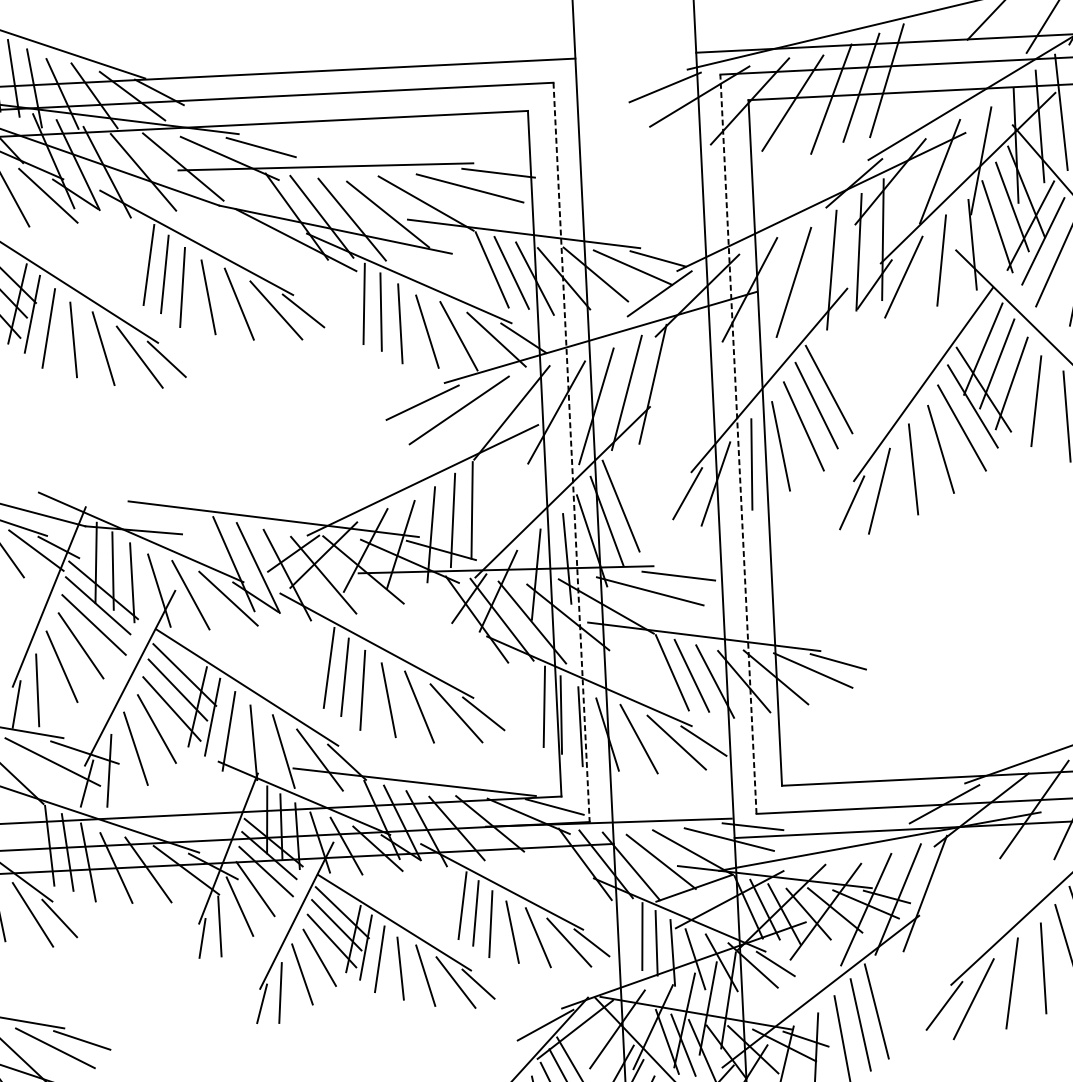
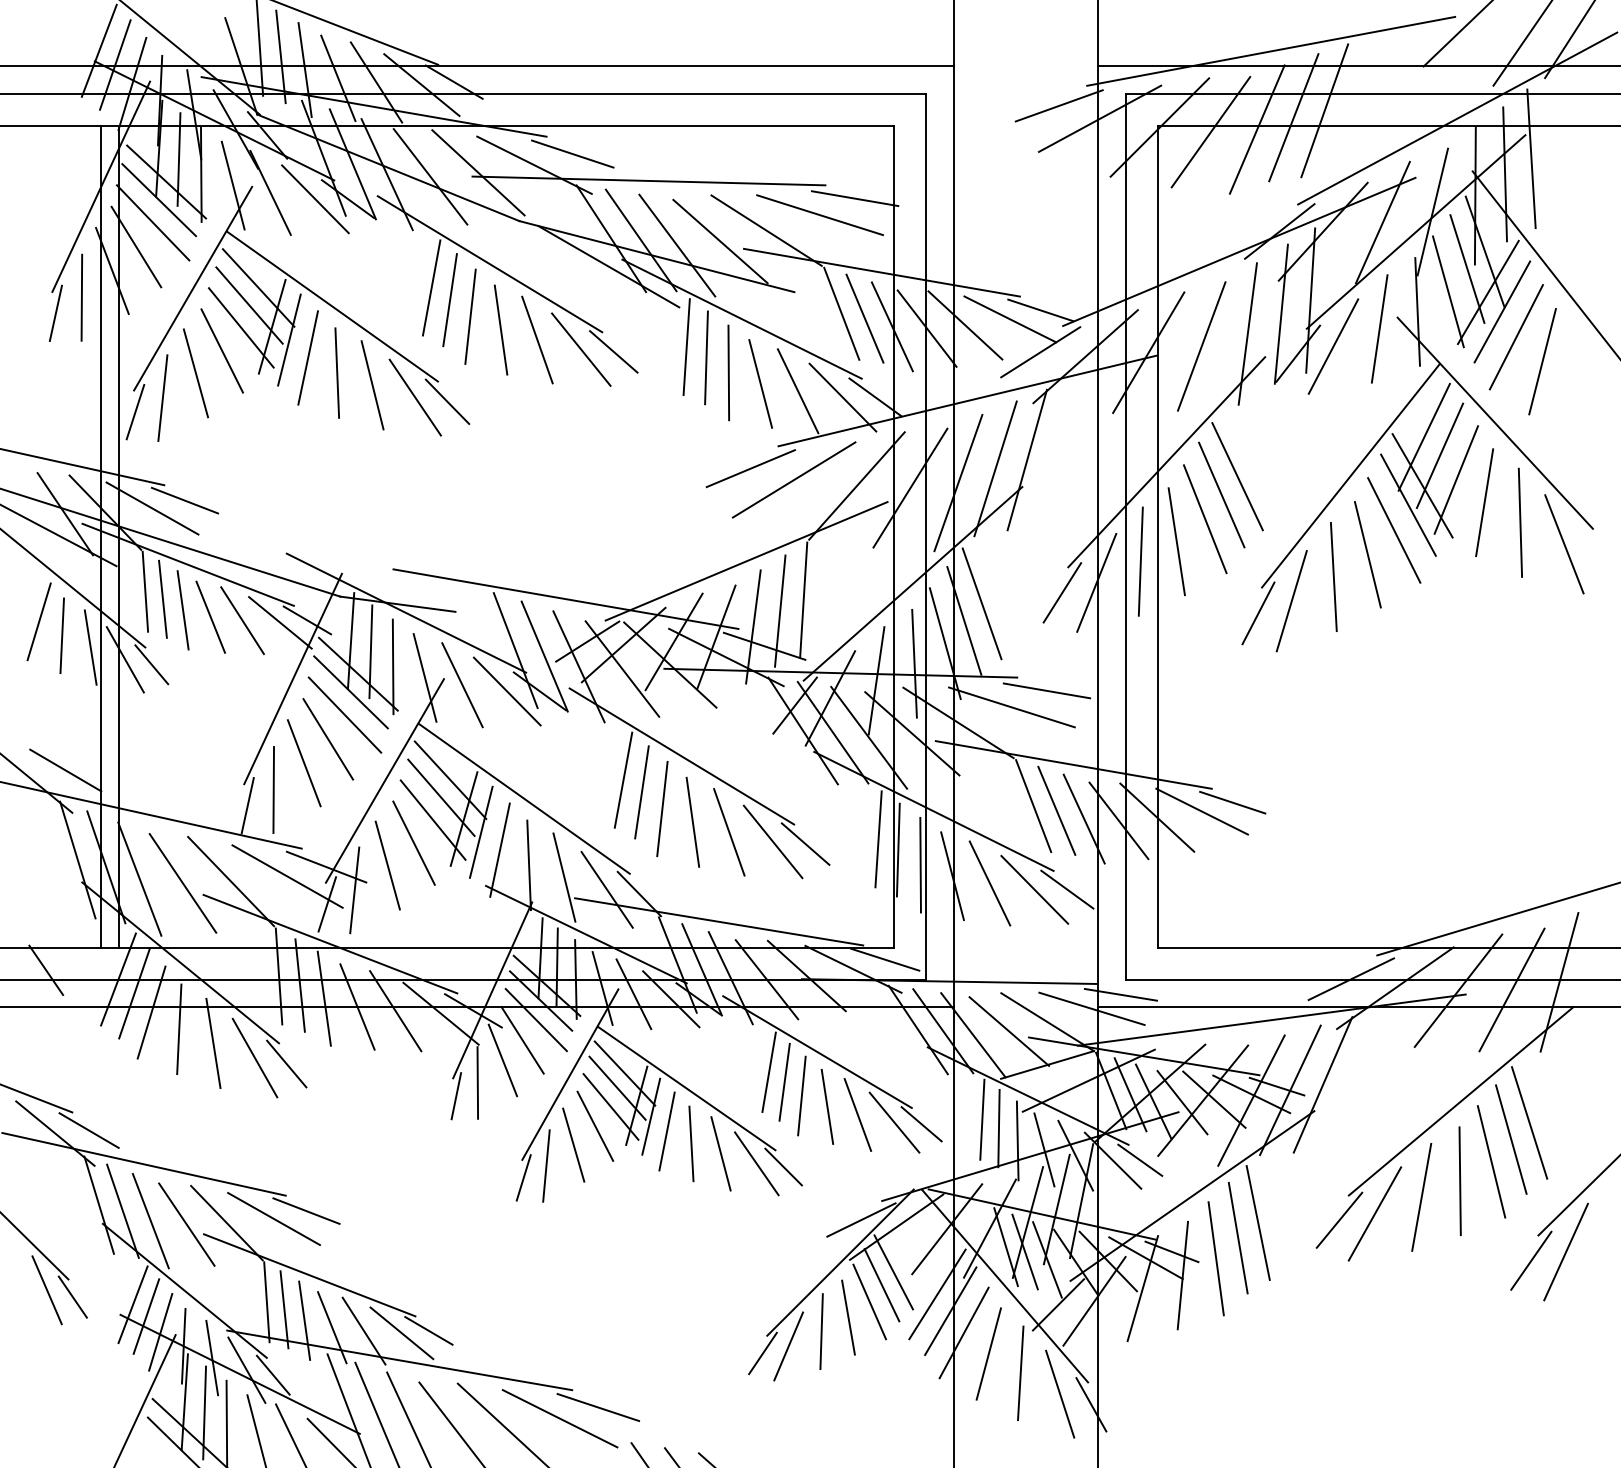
line: (738, 444) -> (1125, 536), dashed -> solid
line: (572, 453) -> (926, 537), dashed -> solid

